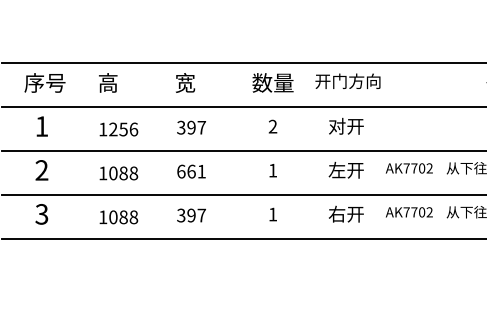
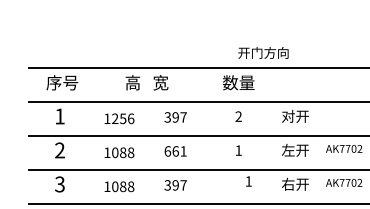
text: (347, 80) -> (263, 52), moved
text: (108, 82) -> (133, 82), moved
text: (185, 82) -> (160, 82), moved
text: (272, 214) -> (248, 181), moved

